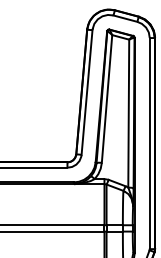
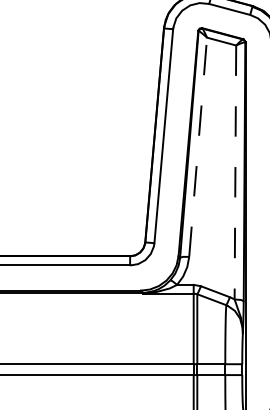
line: (107, 98) -> (198, 146), solid -> dashed
line: (128, 113) -> (234, 172), solid -> dashed

